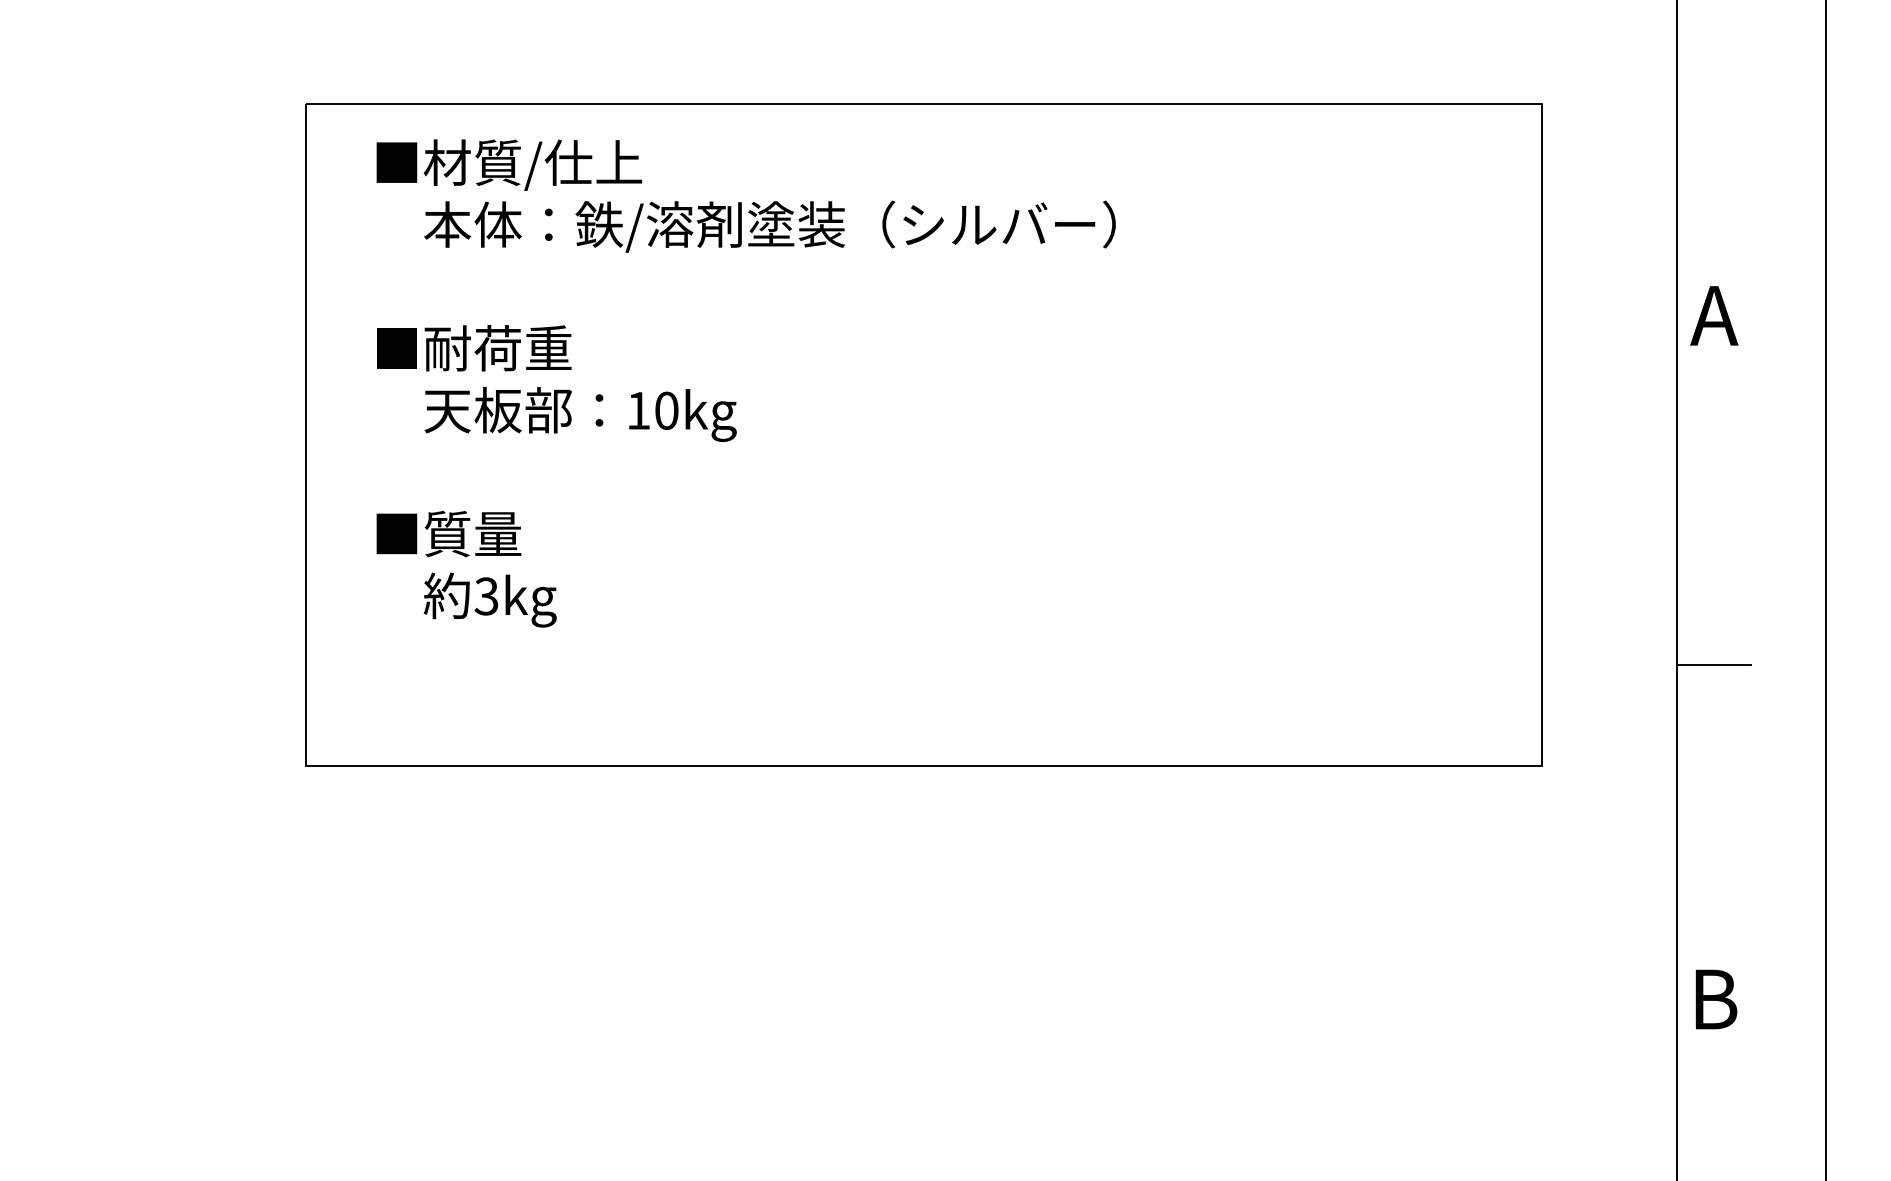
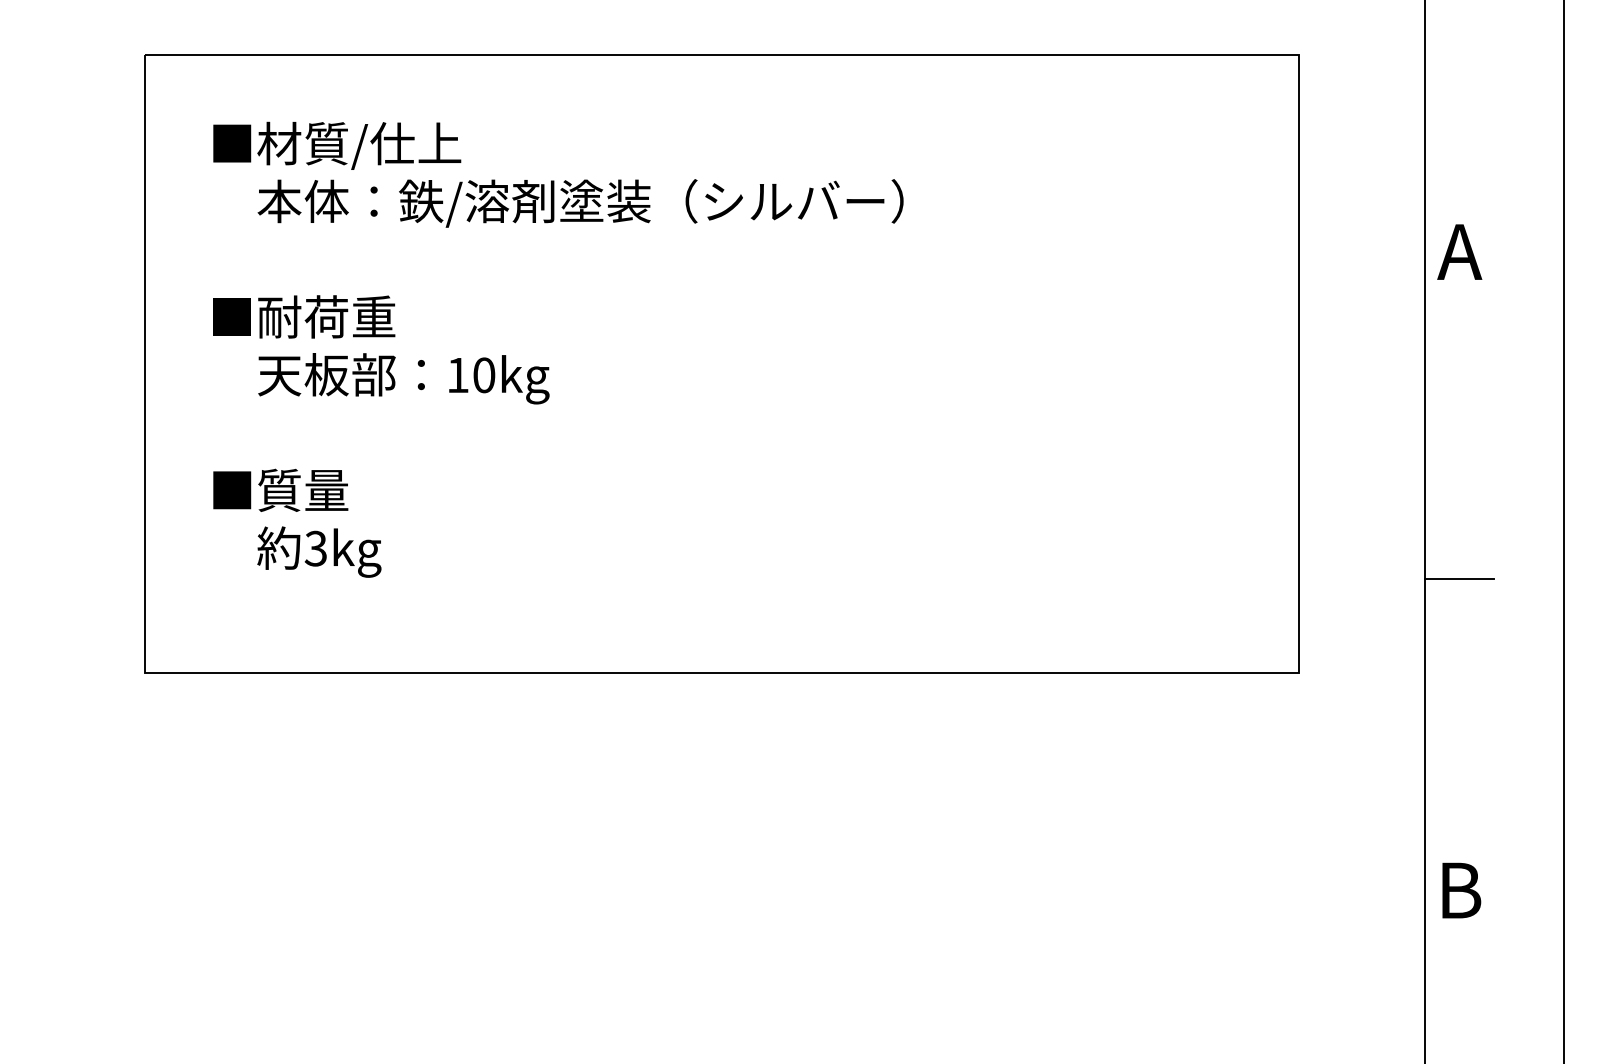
text: (745, 383) -> (557, 349), moved

